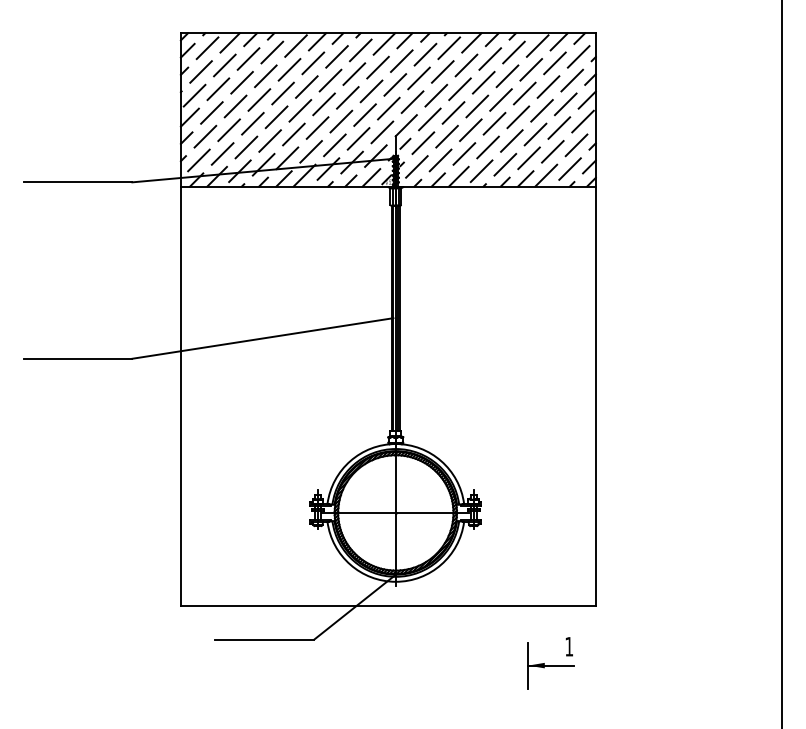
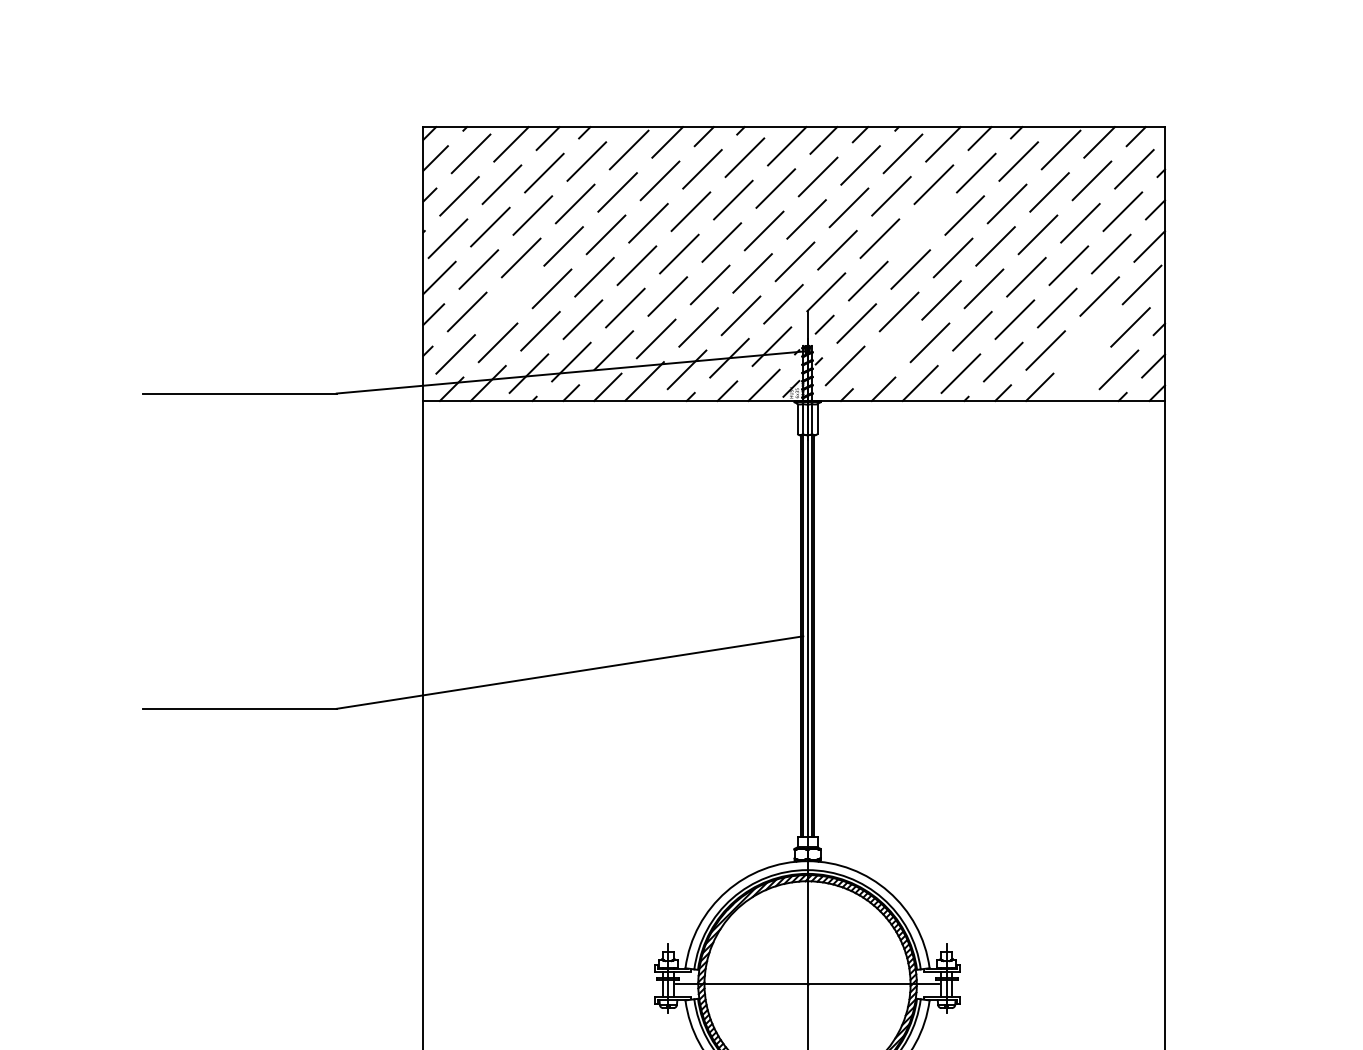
line: (459, 89) -> (921, 227), removed
line: (228, 130) -> (508, 300), removed
line: (552, 151) -> (1087, 338), removed
line: (440, 160) -> (887, 354), removed
line: (546, 175) -> (1076, 381), removed

